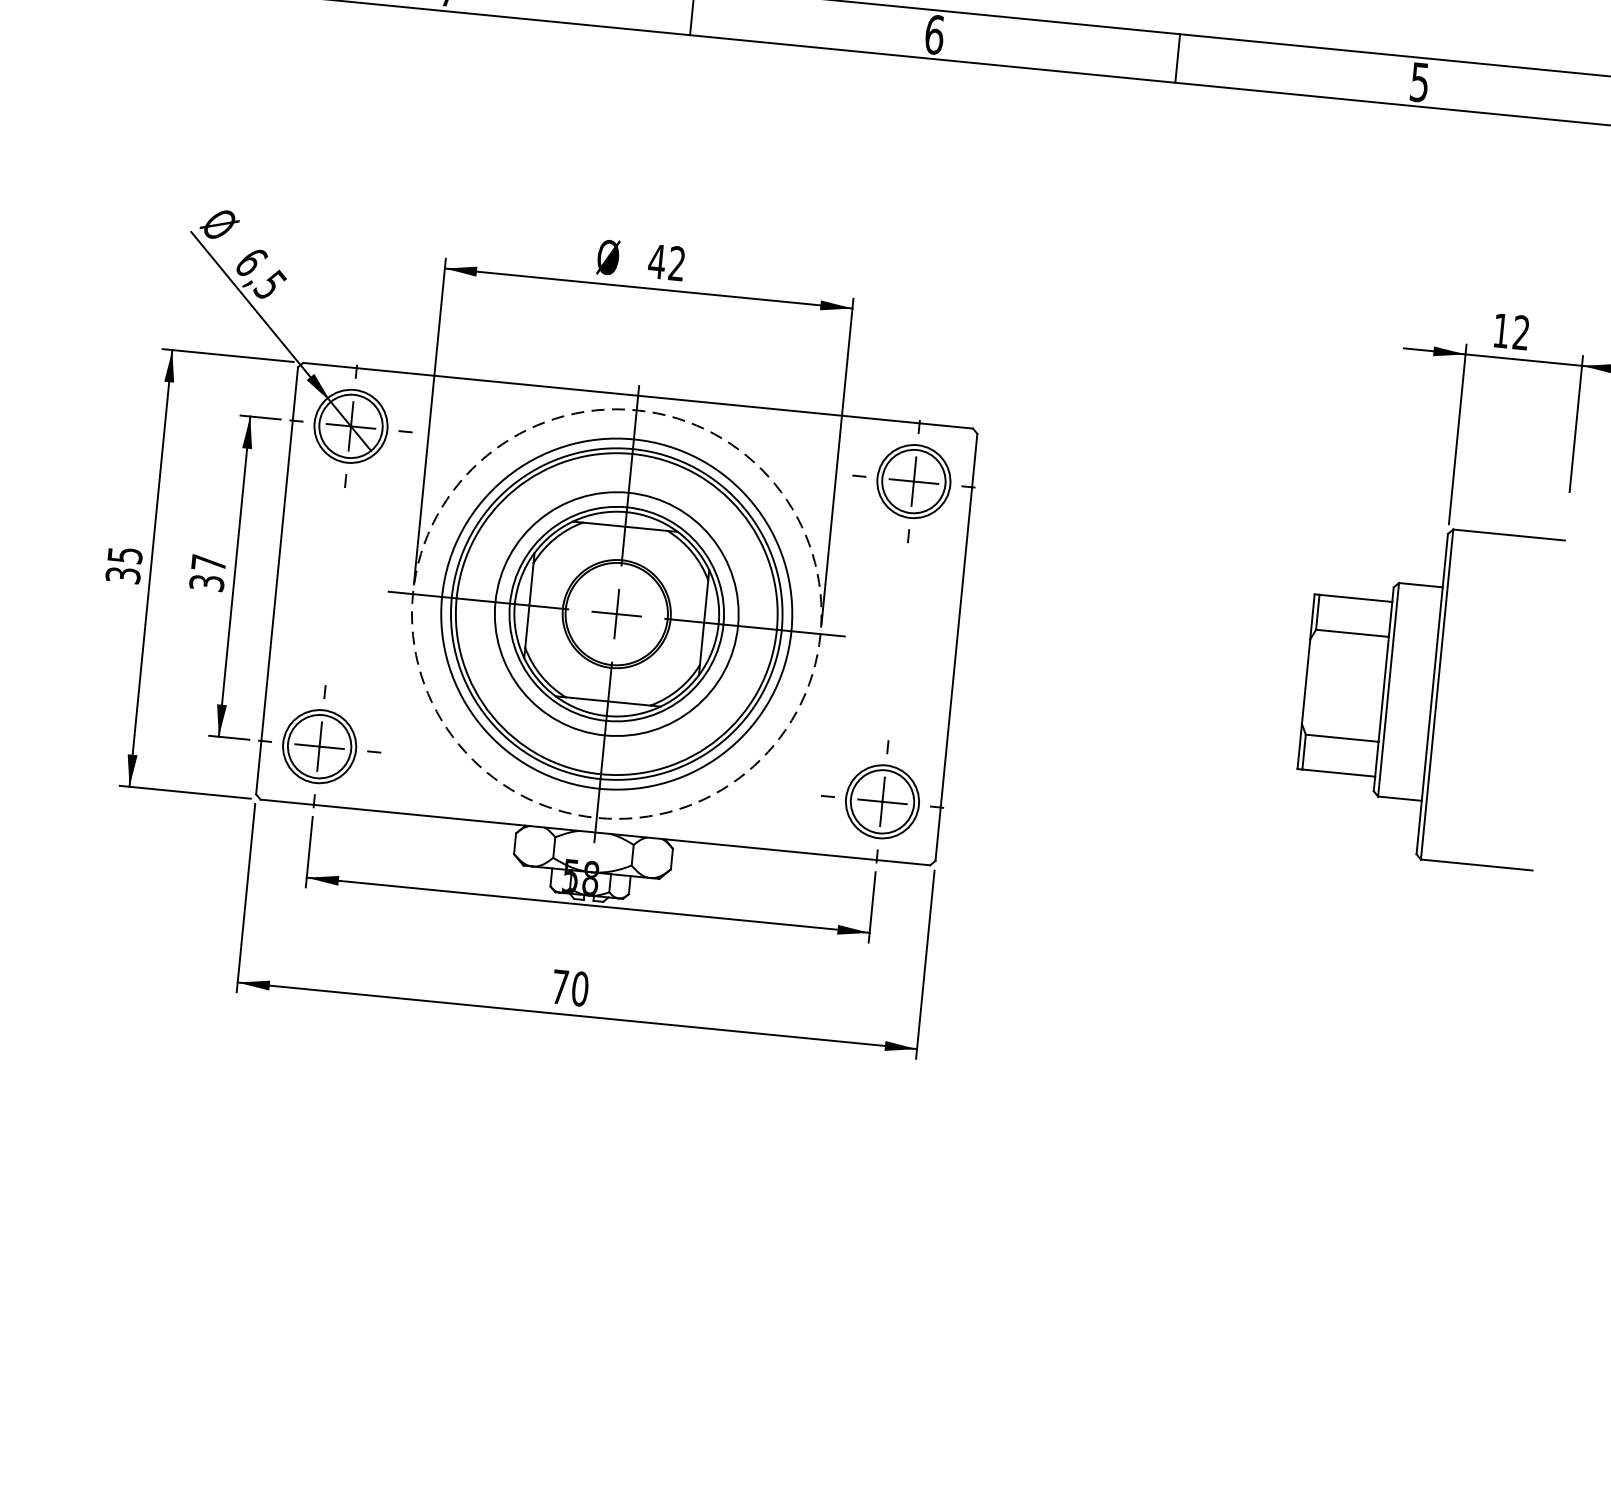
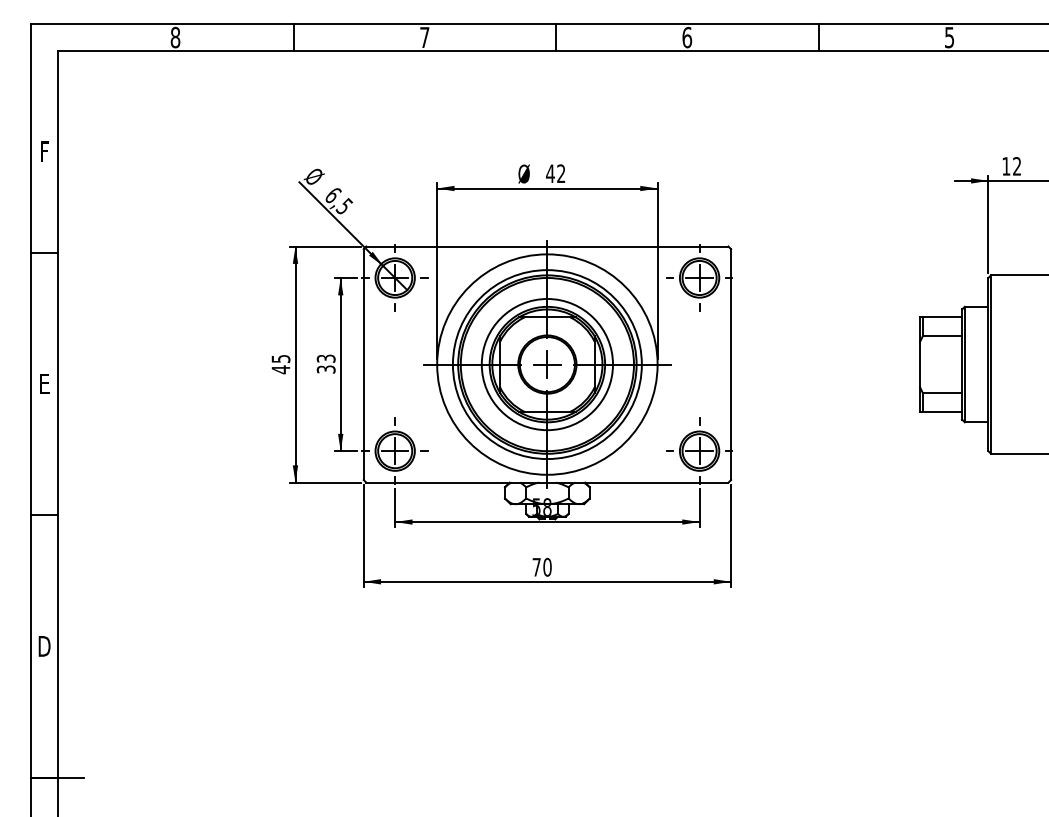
text: (207, 562) -> (325, 358), 37 -> 33
text: (122, 574) -> (280, 369), 35 -> 45
circle: (616, 613) -> (547, 364), dashed -> solid

